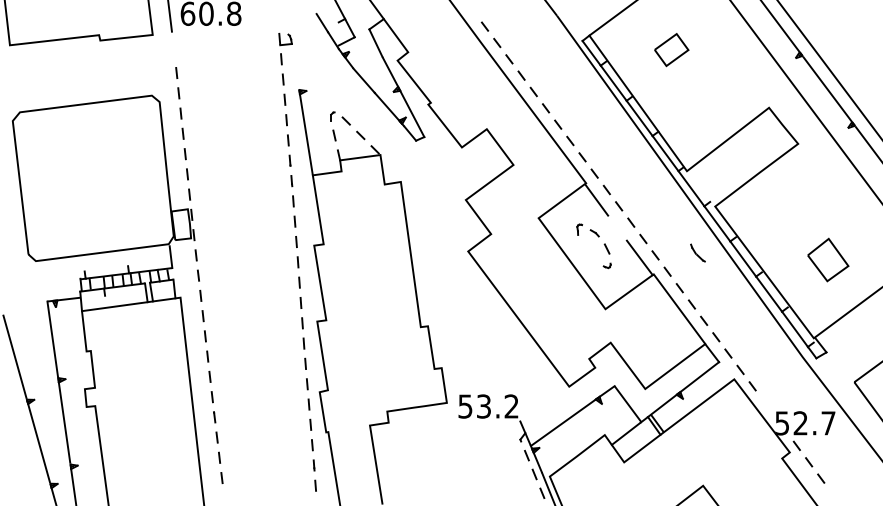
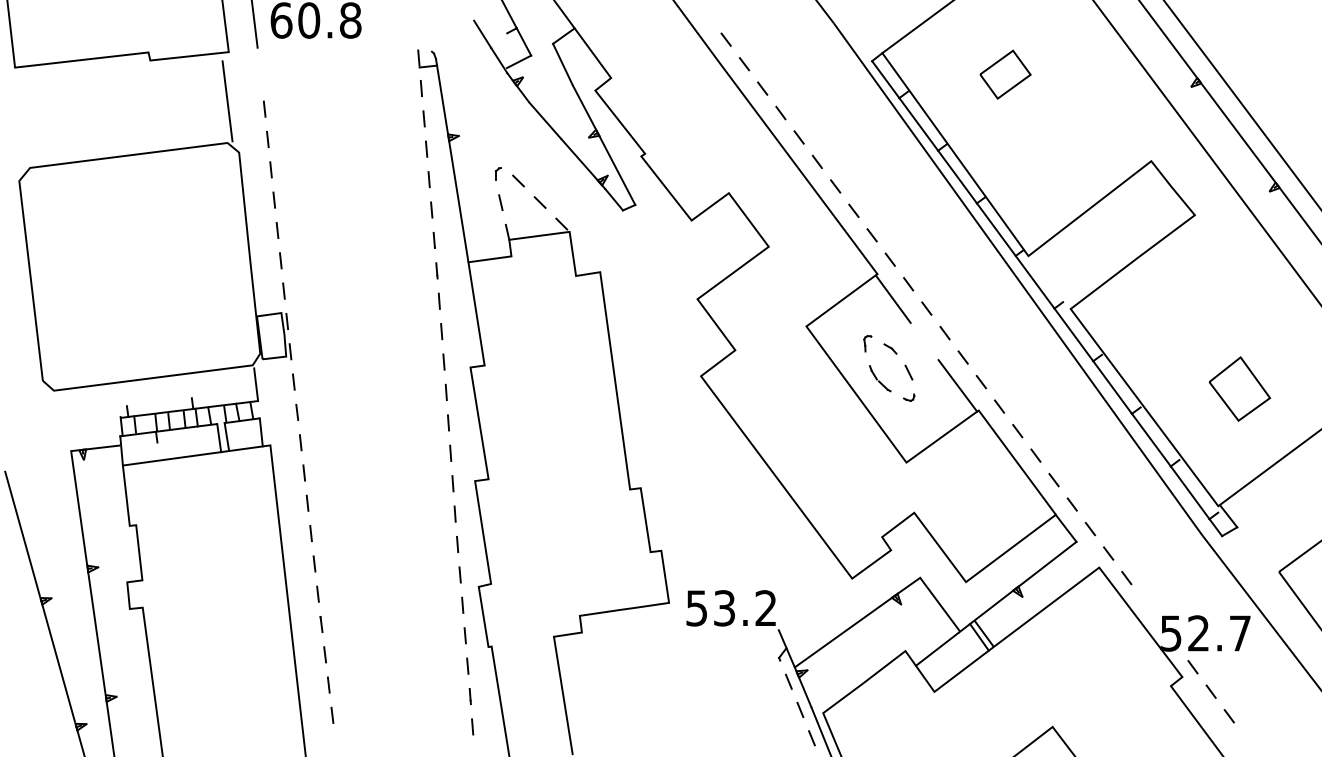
line: (295, 66) -> (442, 99), added
line: (151, 67) -> (226, 100), added
part: (697, 252) -> (879, 377), moved

